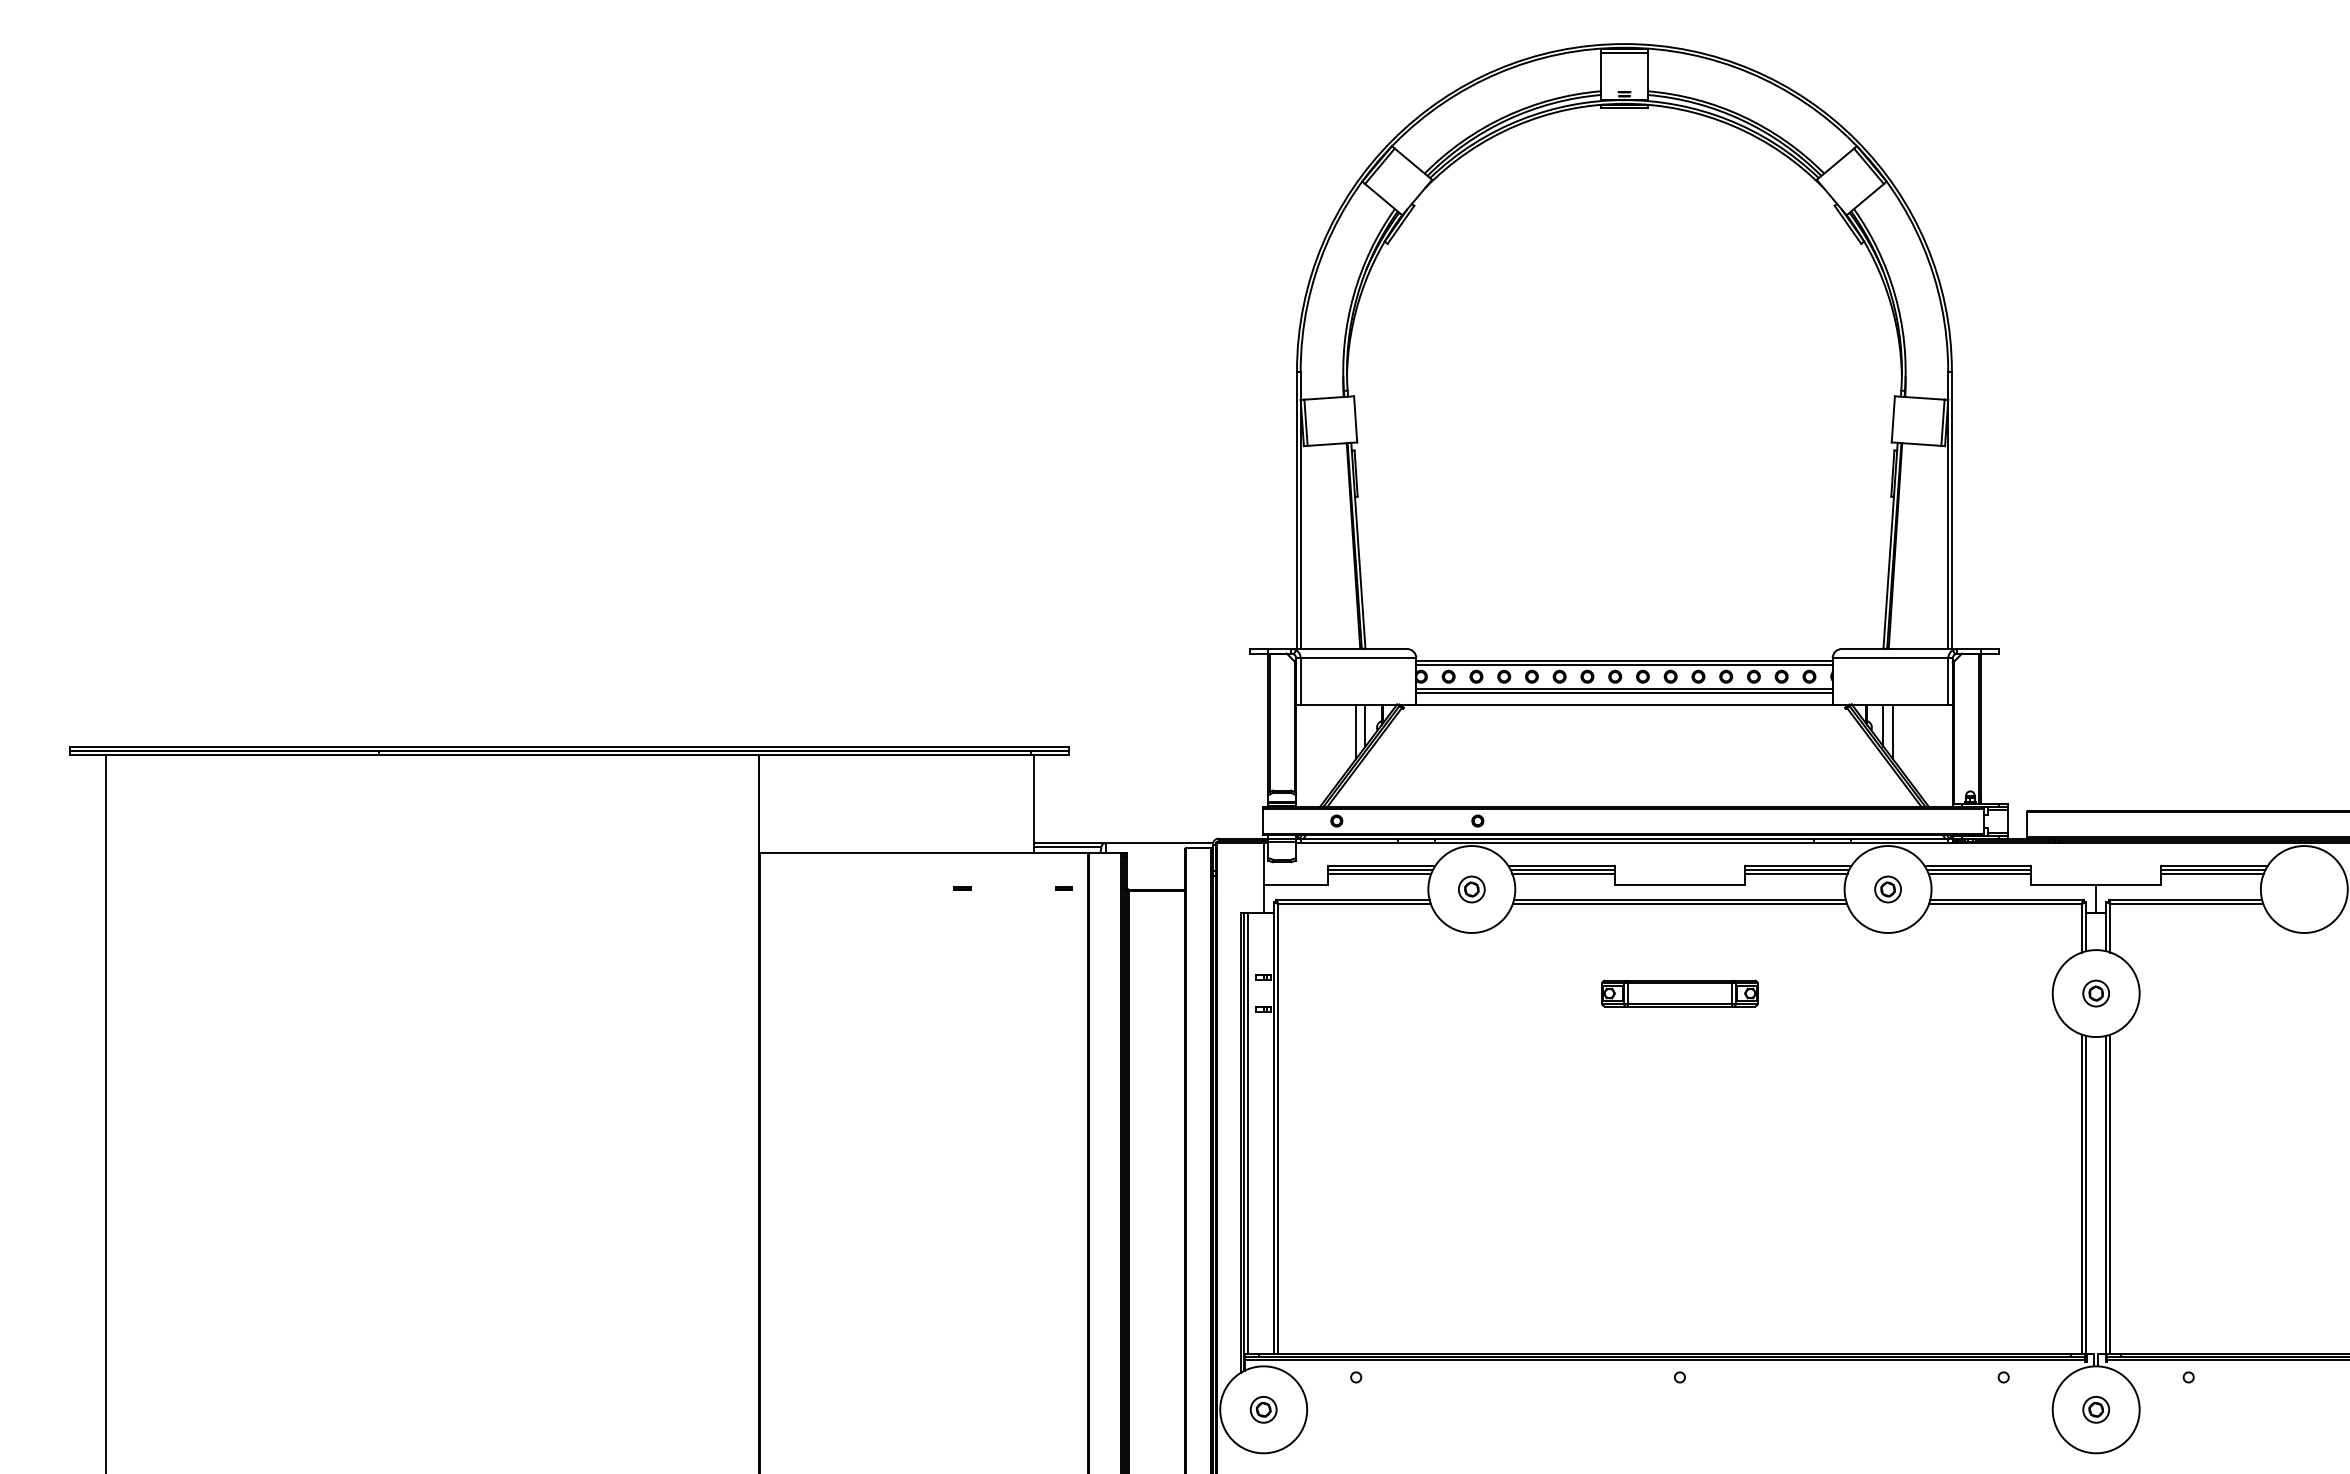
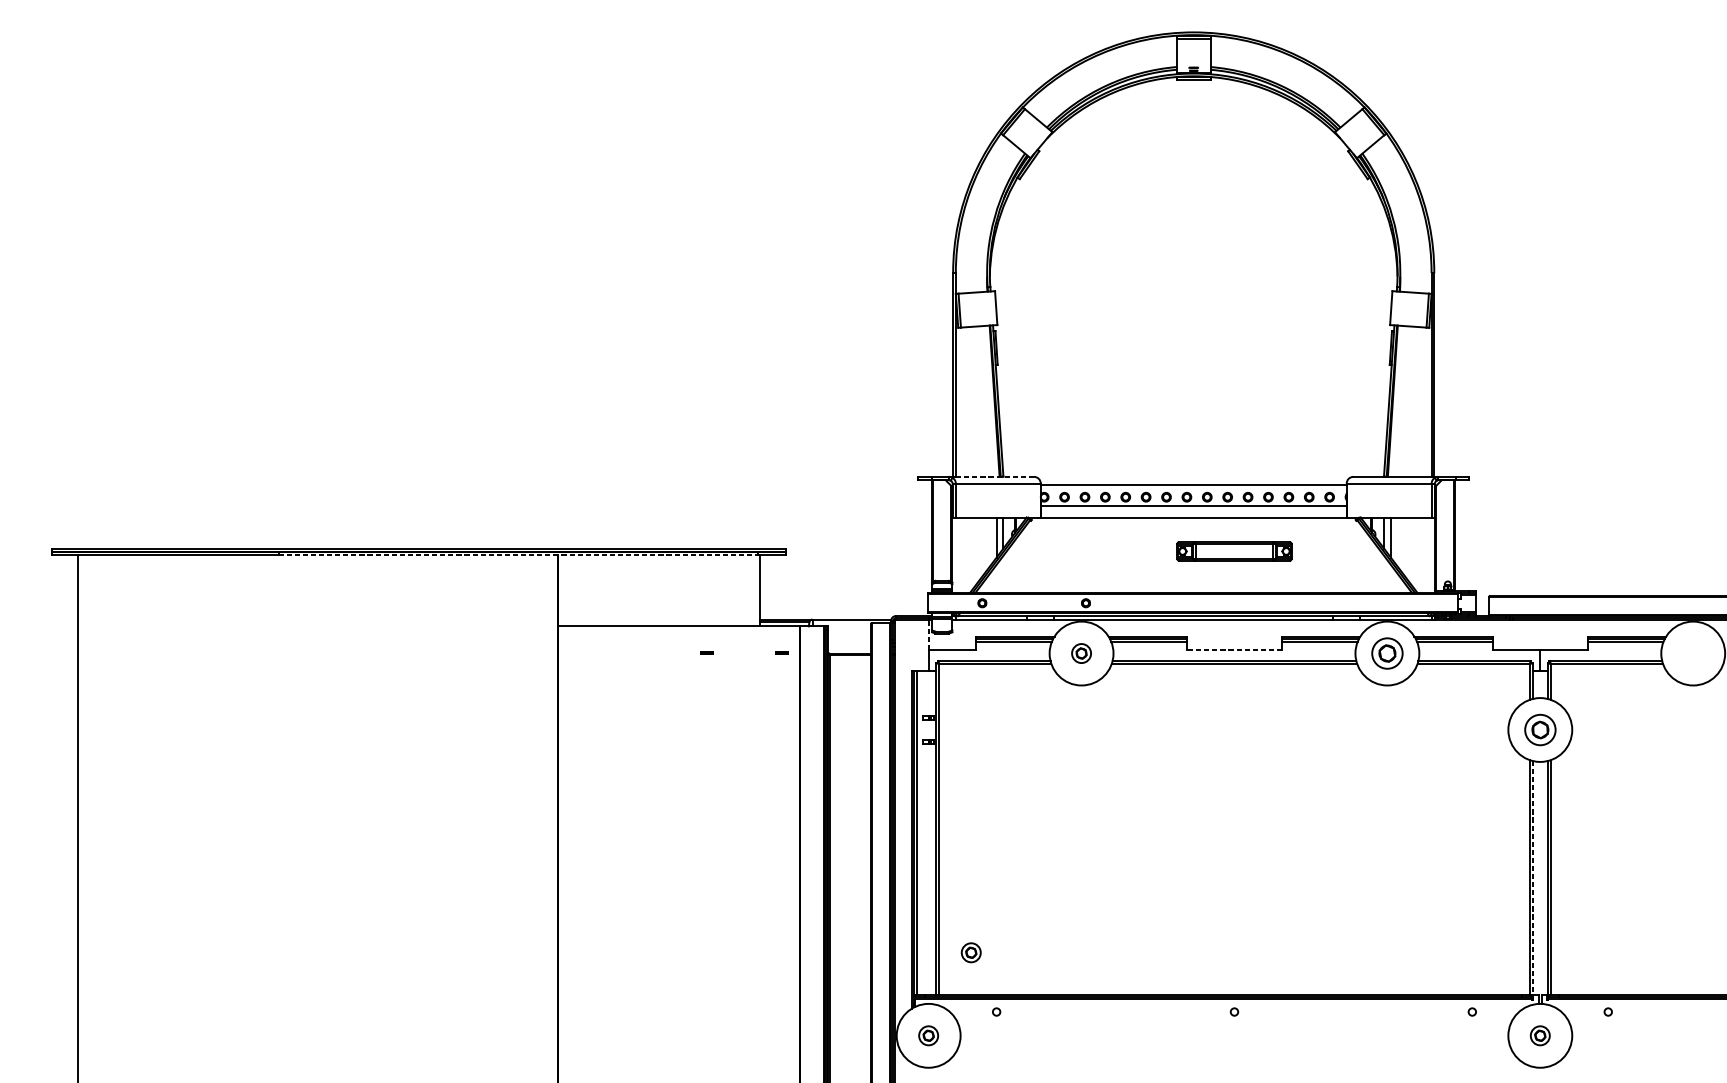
line: (1353, 649) -> (994, 477), solid -> dashed
line: (1624, 664) -> (1193, 488), removed
line: (1624, 692) -> (1193, 508), removed
line: (705, 755) -> (518, 555), solid -> dashed
line: (1263, 864) -> (928, 635), solid -> dashed
line: (1679, 884) -> (1234, 649), solid -> dashed
part: (1887, 889) -> (1386, 653), size x1.6
part: (1679, 993) -> (1234, 551), moved
part: (2095, 993) -> (1539, 729), size x1.6
line: (2086, 1198) -> (1533, 880), solid -> dashed
part: (1321, 1296) -> (971, 952), added

